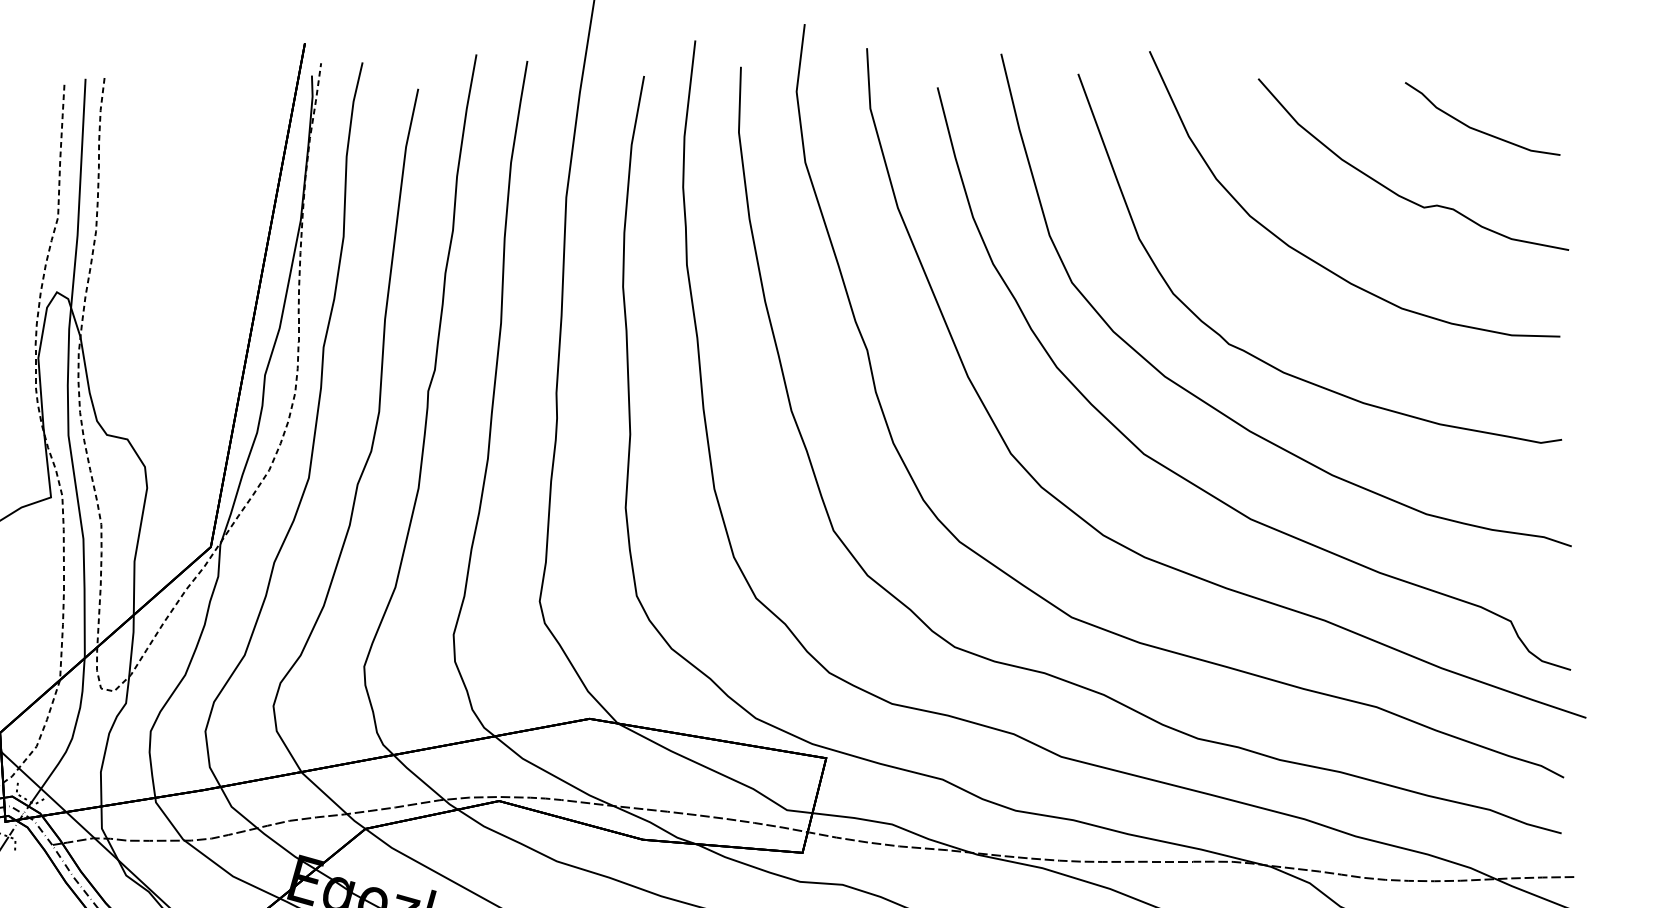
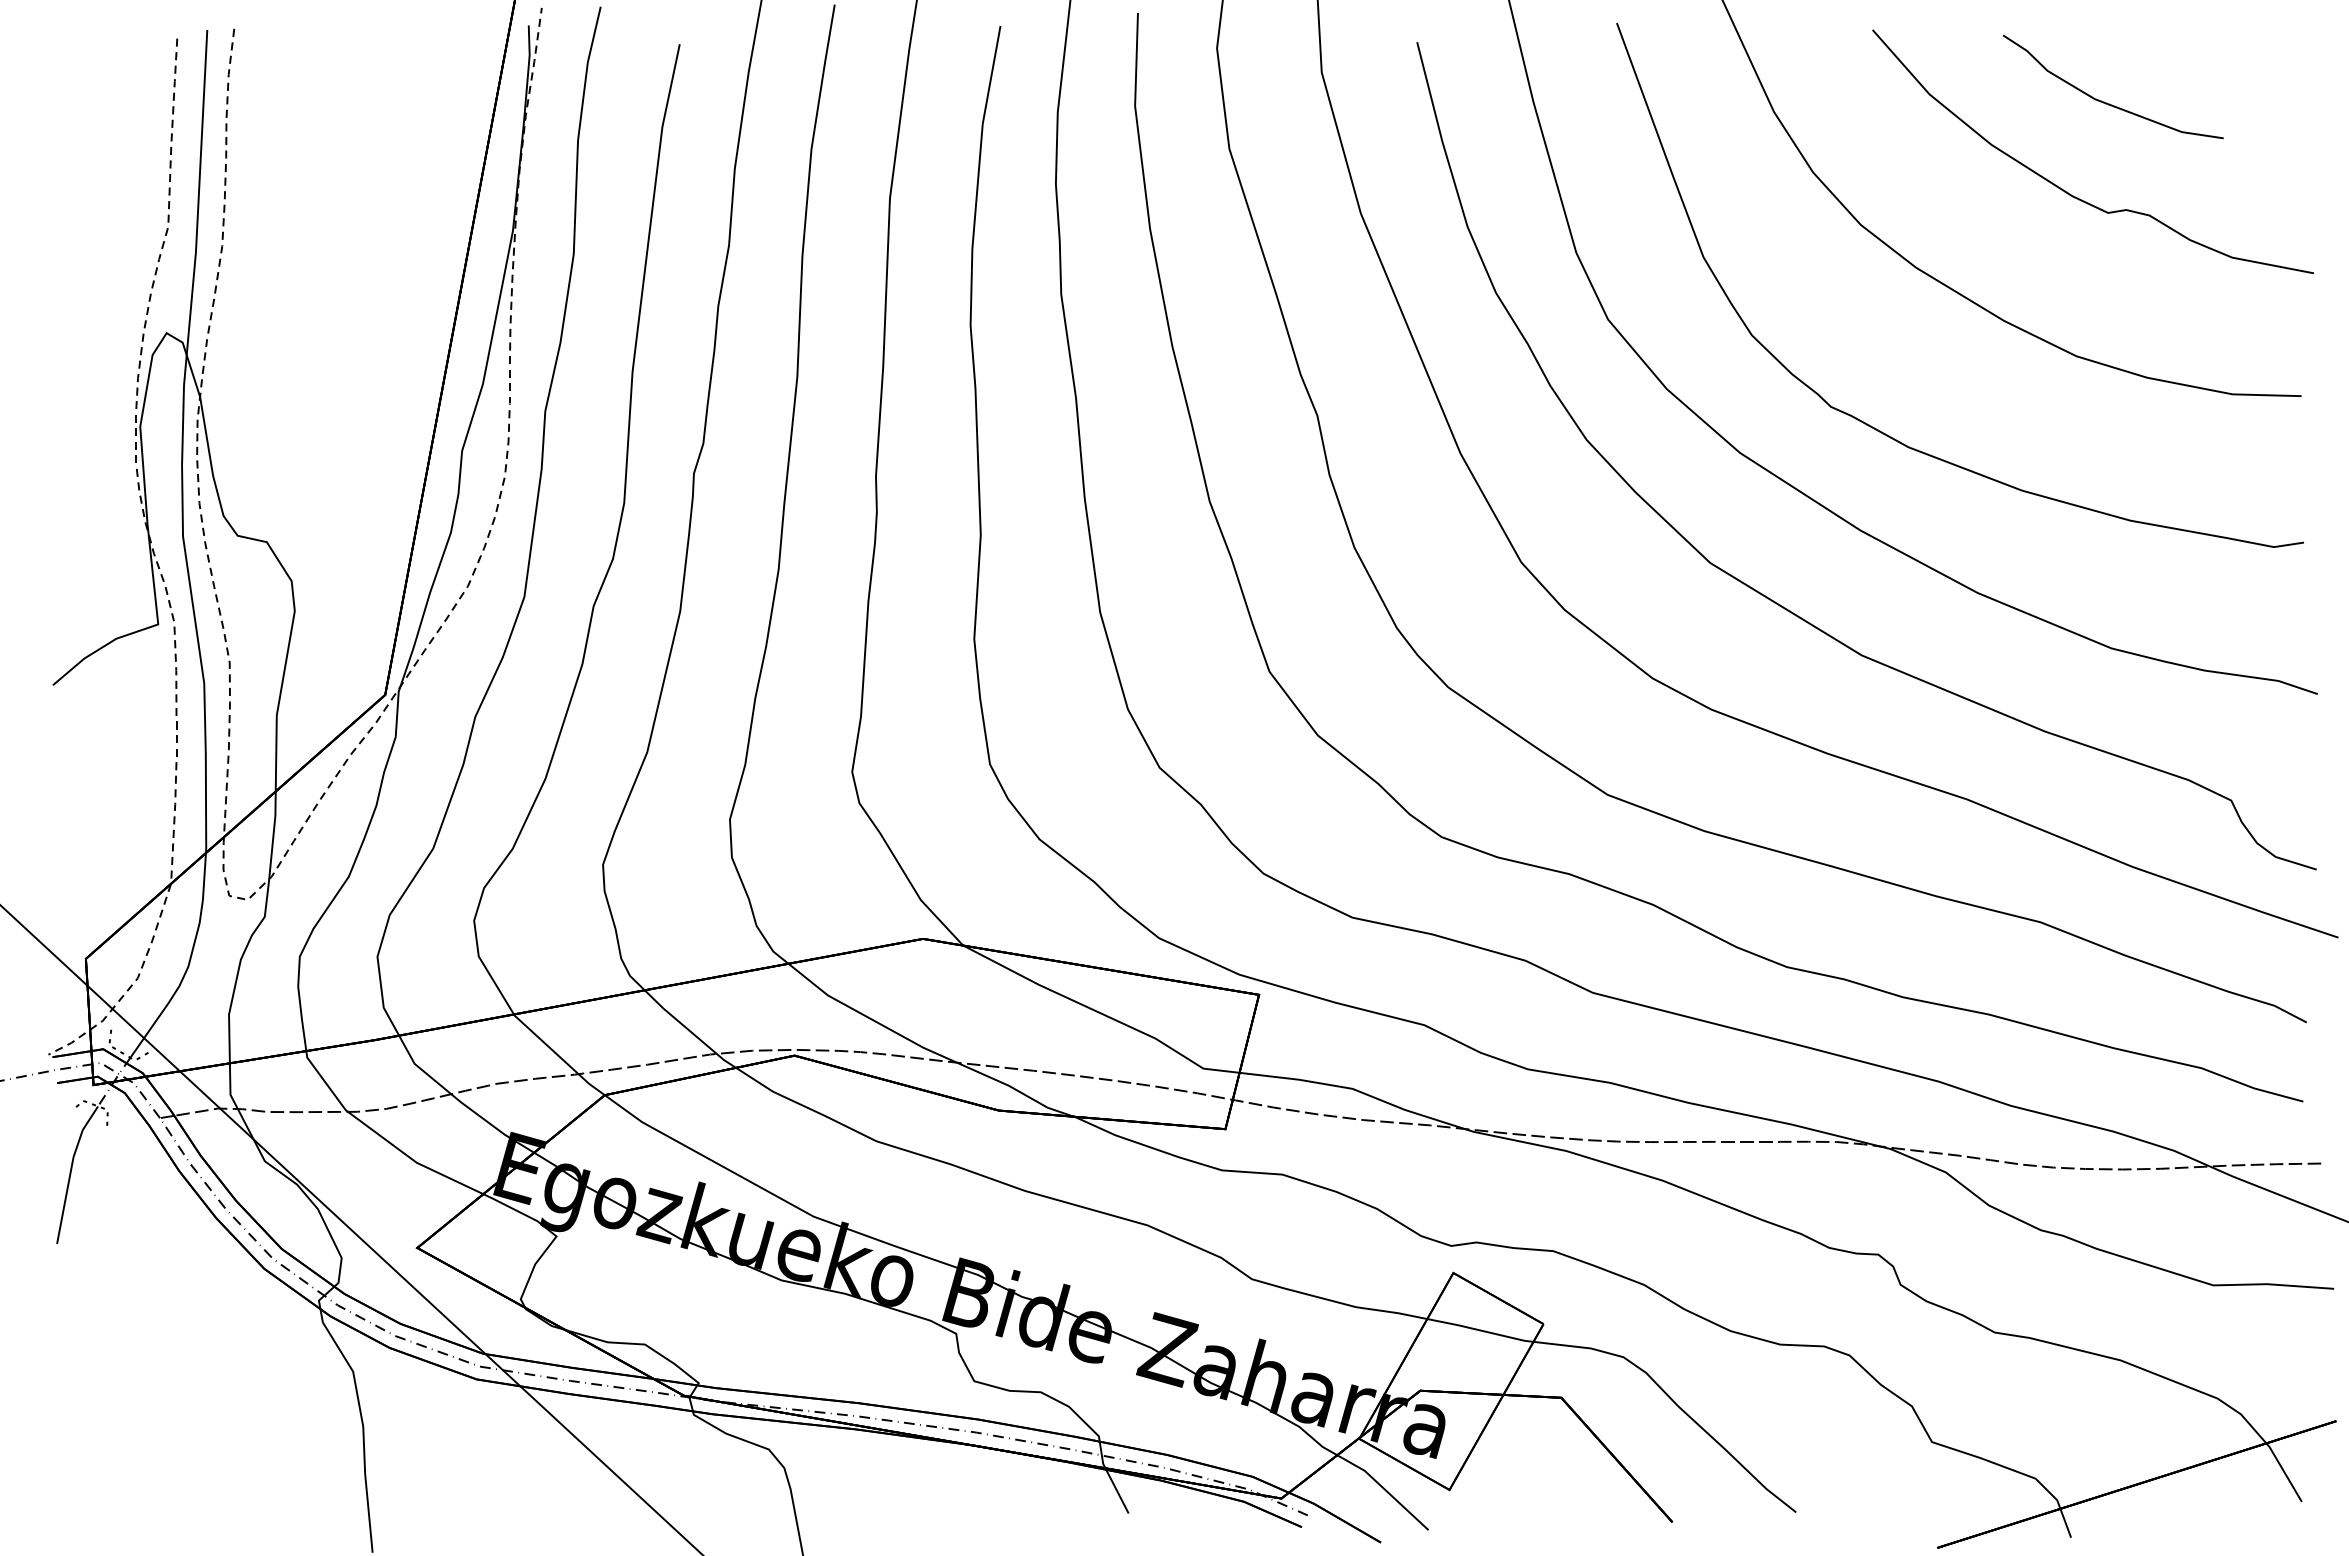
curve: (1477, 129) -> (2106, 102), moved

